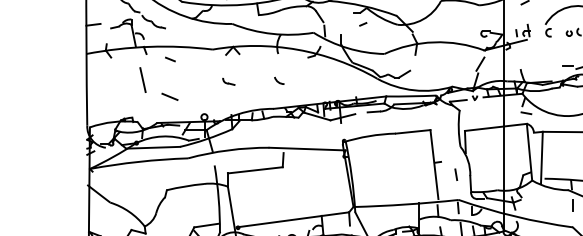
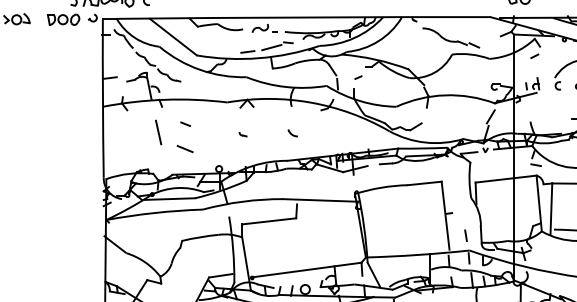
line: (363, 24) -> (358, 77), moved
line: (170, 58) -> (185, 123), moved
part: (228, 82) -> (242, 134), size x0.62
line: (455, 174) -> (465, 235), moved

